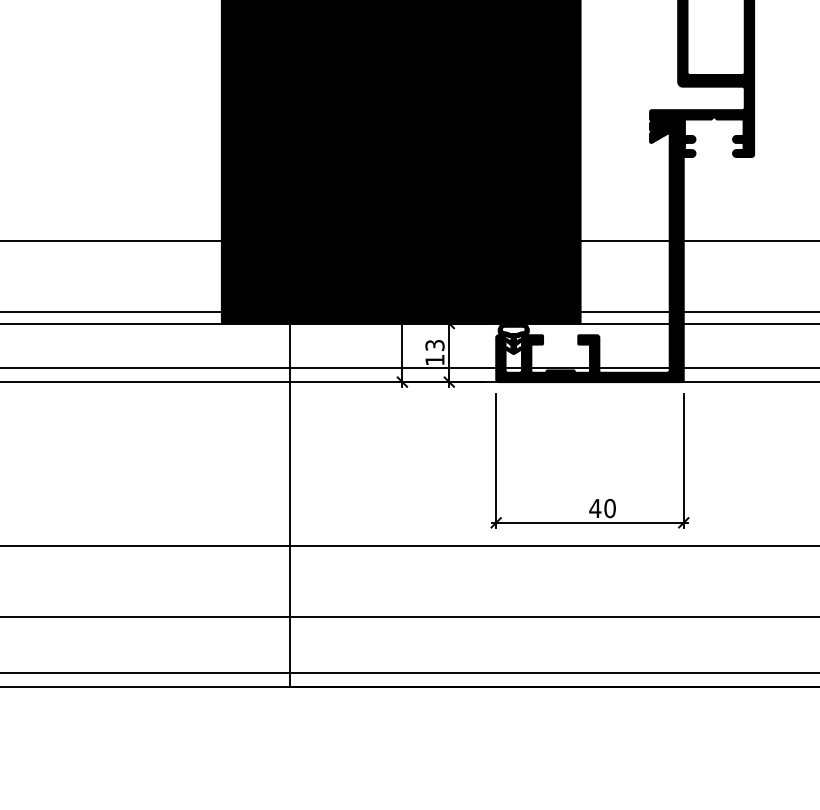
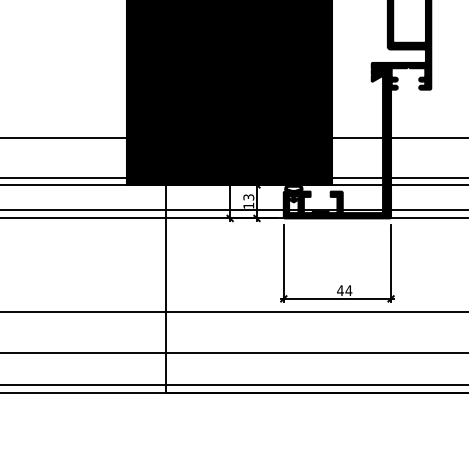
text: (609, 508) -> (348, 290), 40 -> 44

